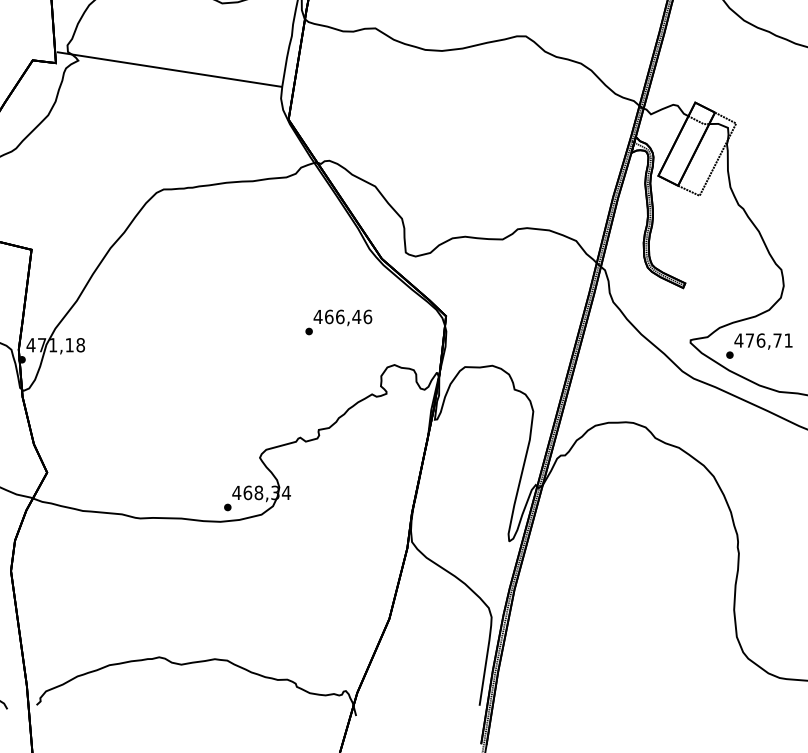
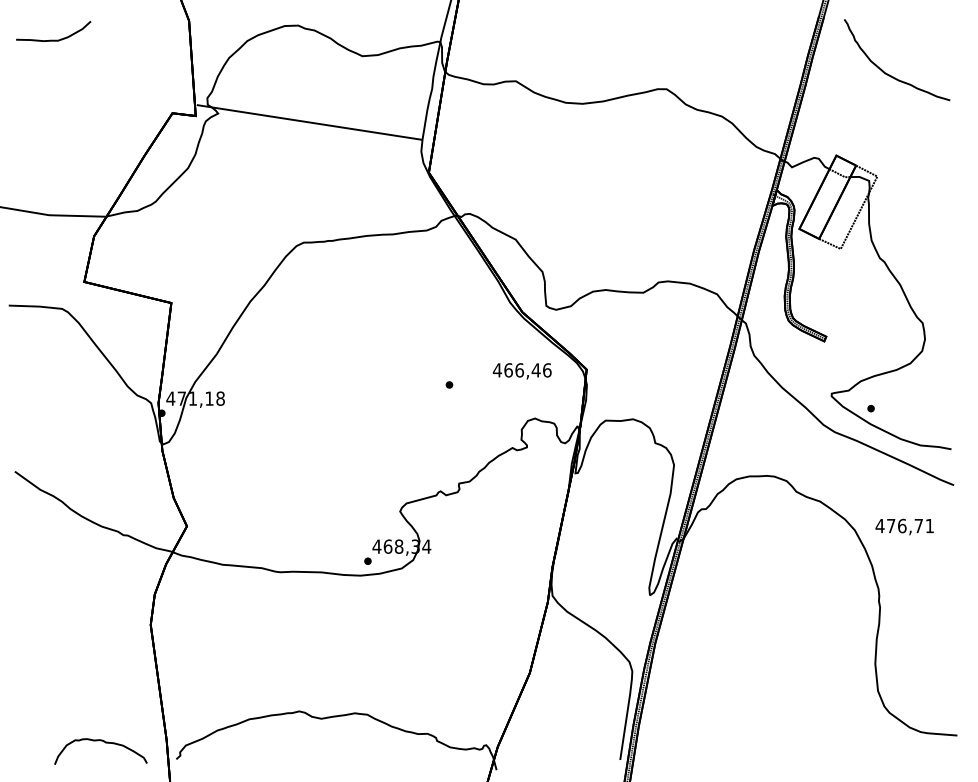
text: (342, 318) -> (521, 371), moved
text: (763, 341) -> (904, 526), moved

